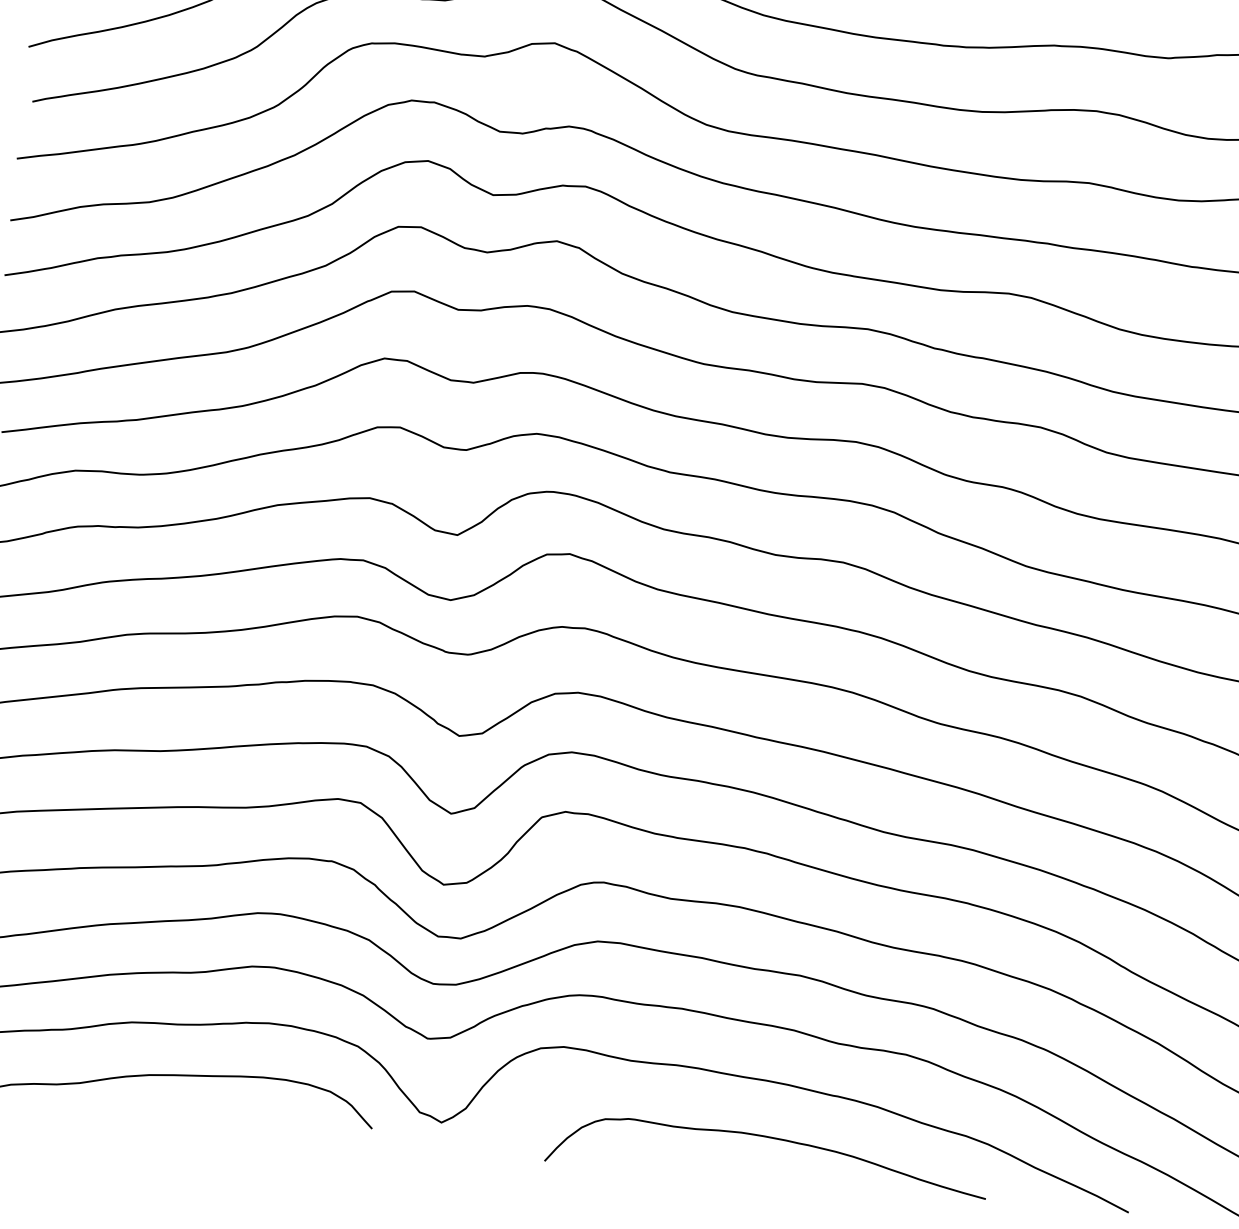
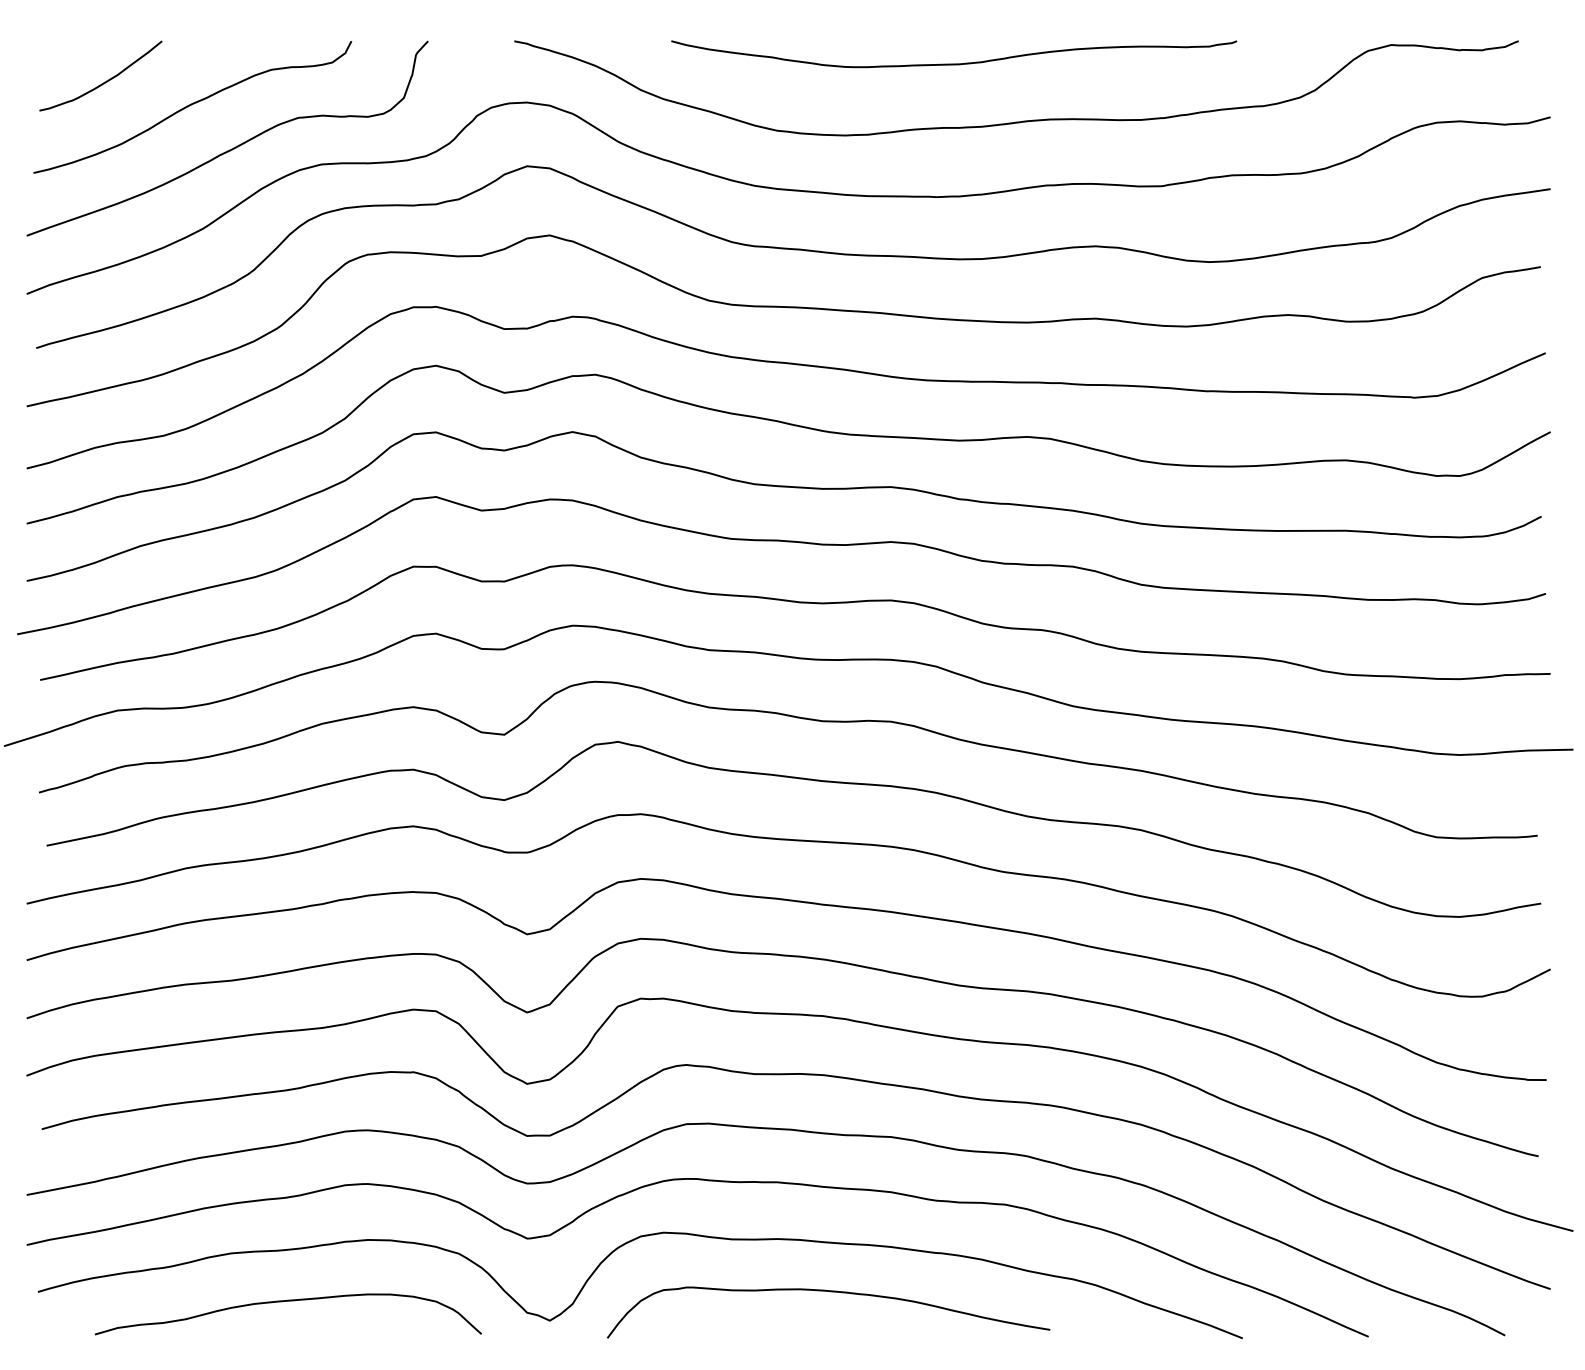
curve: (771, 1138) -> (830, 1292), moved

